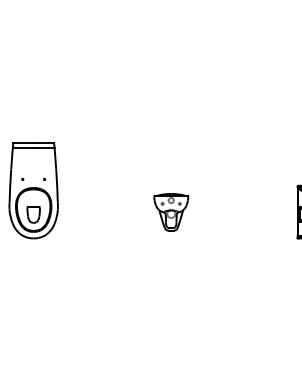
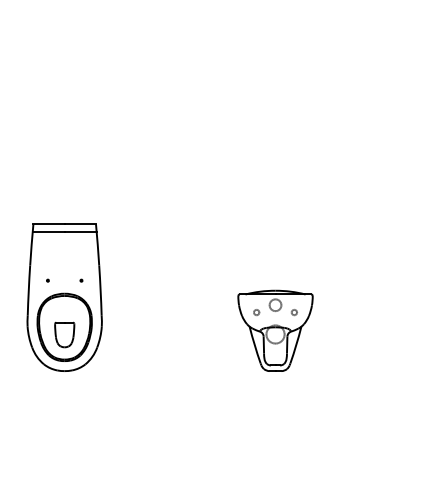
part: (171, 212) -> (276, 331), size x1.43

